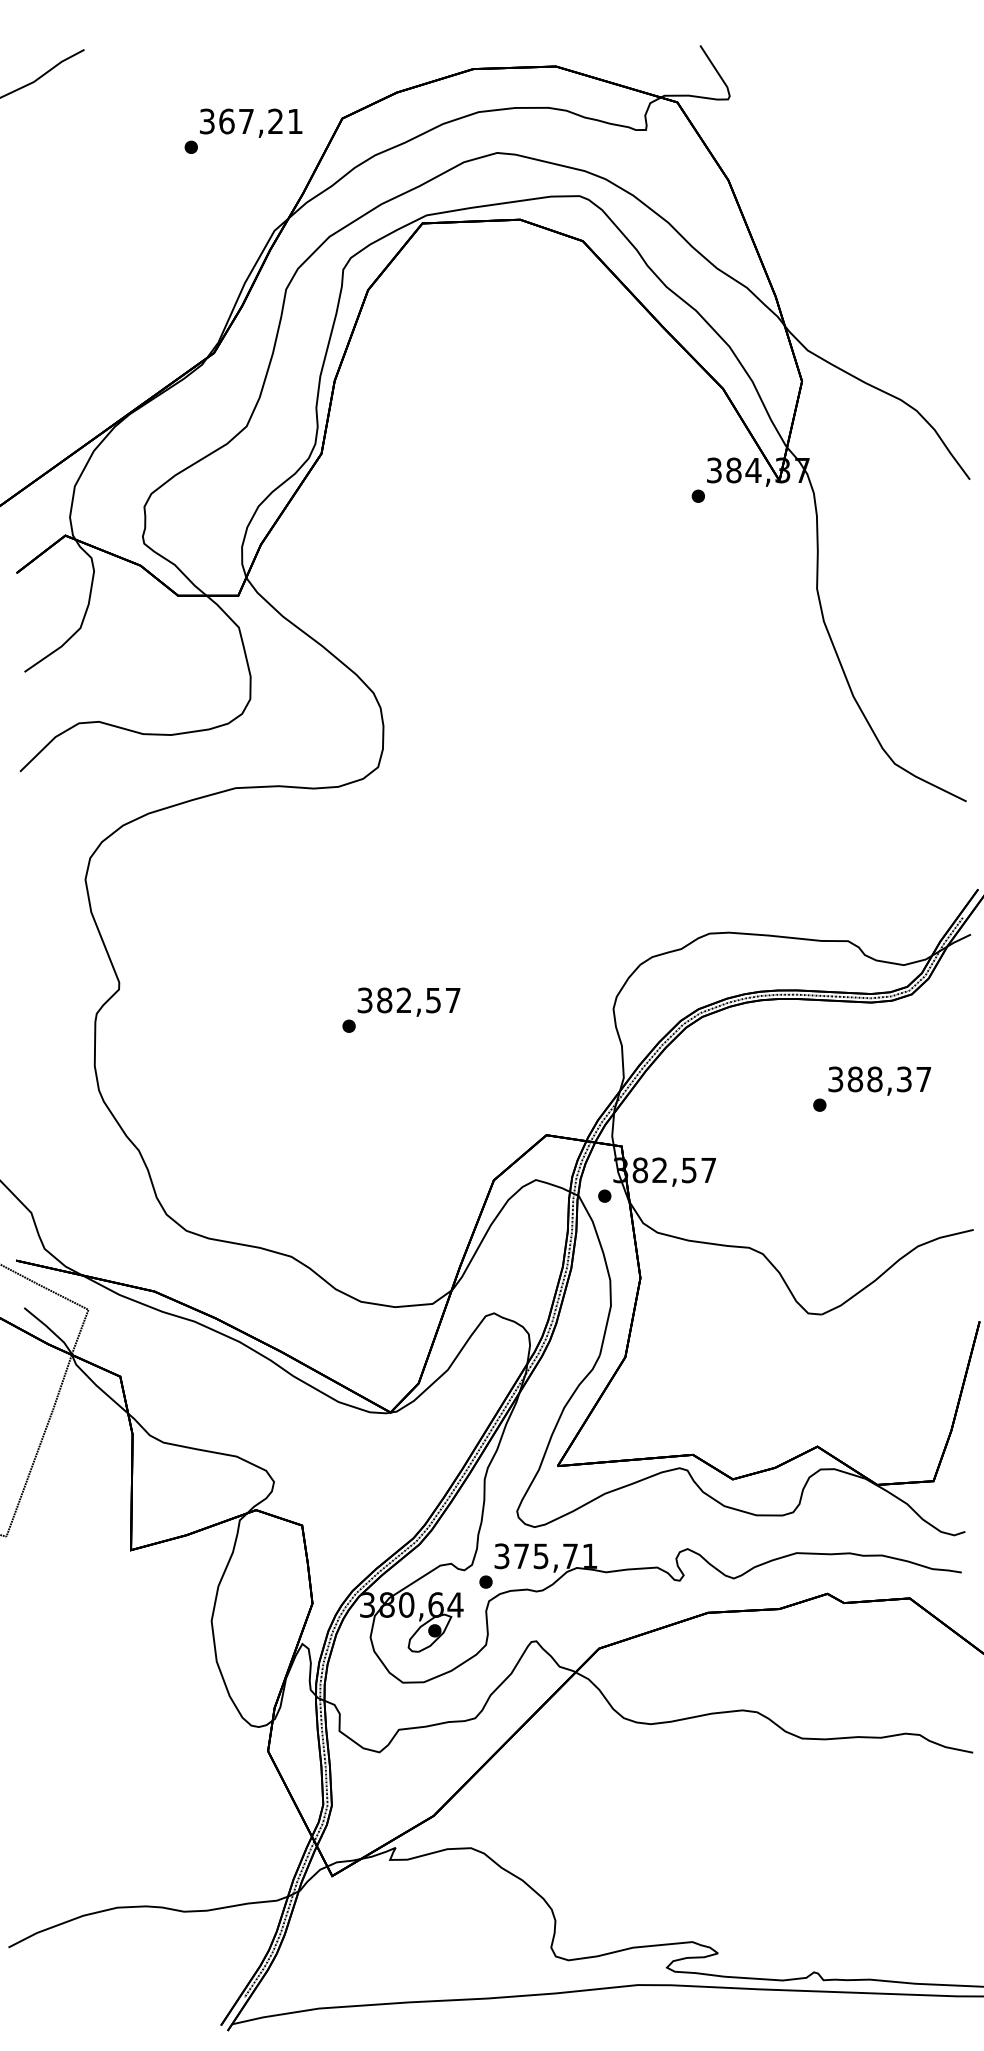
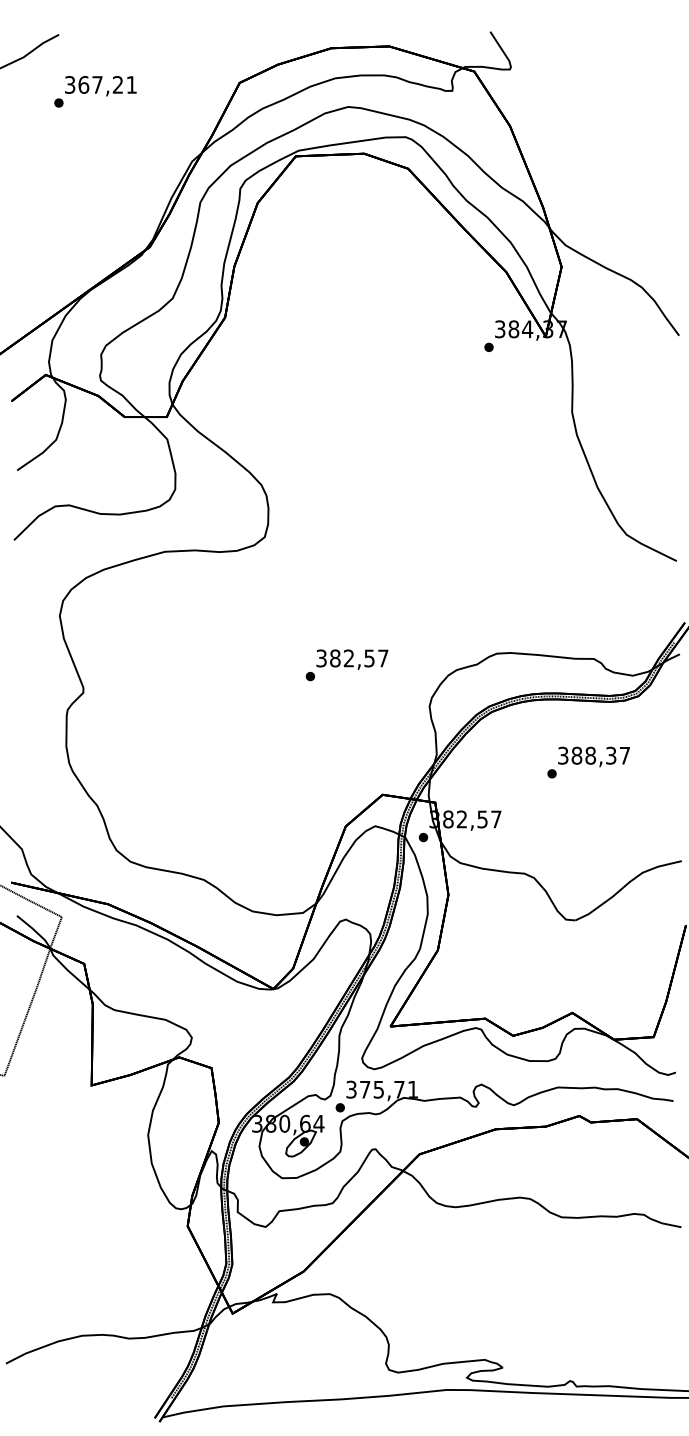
text: (243, 130) -> (95, 91), moved
text: (400, 1010) -> (346, 665), moved
text: (871, 1089) -> (588, 762), moved

